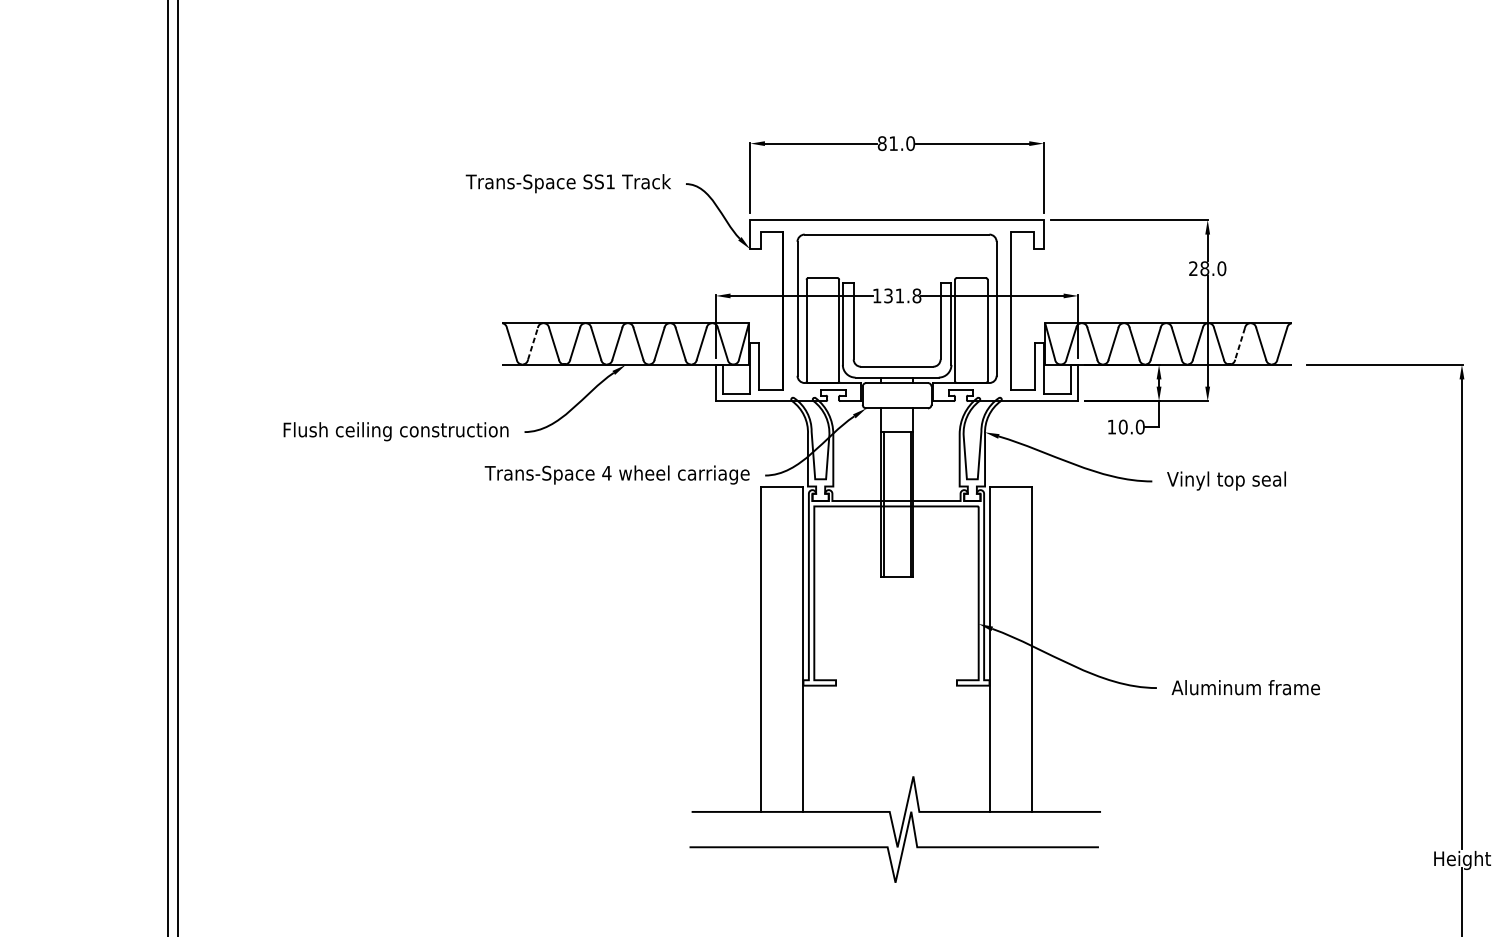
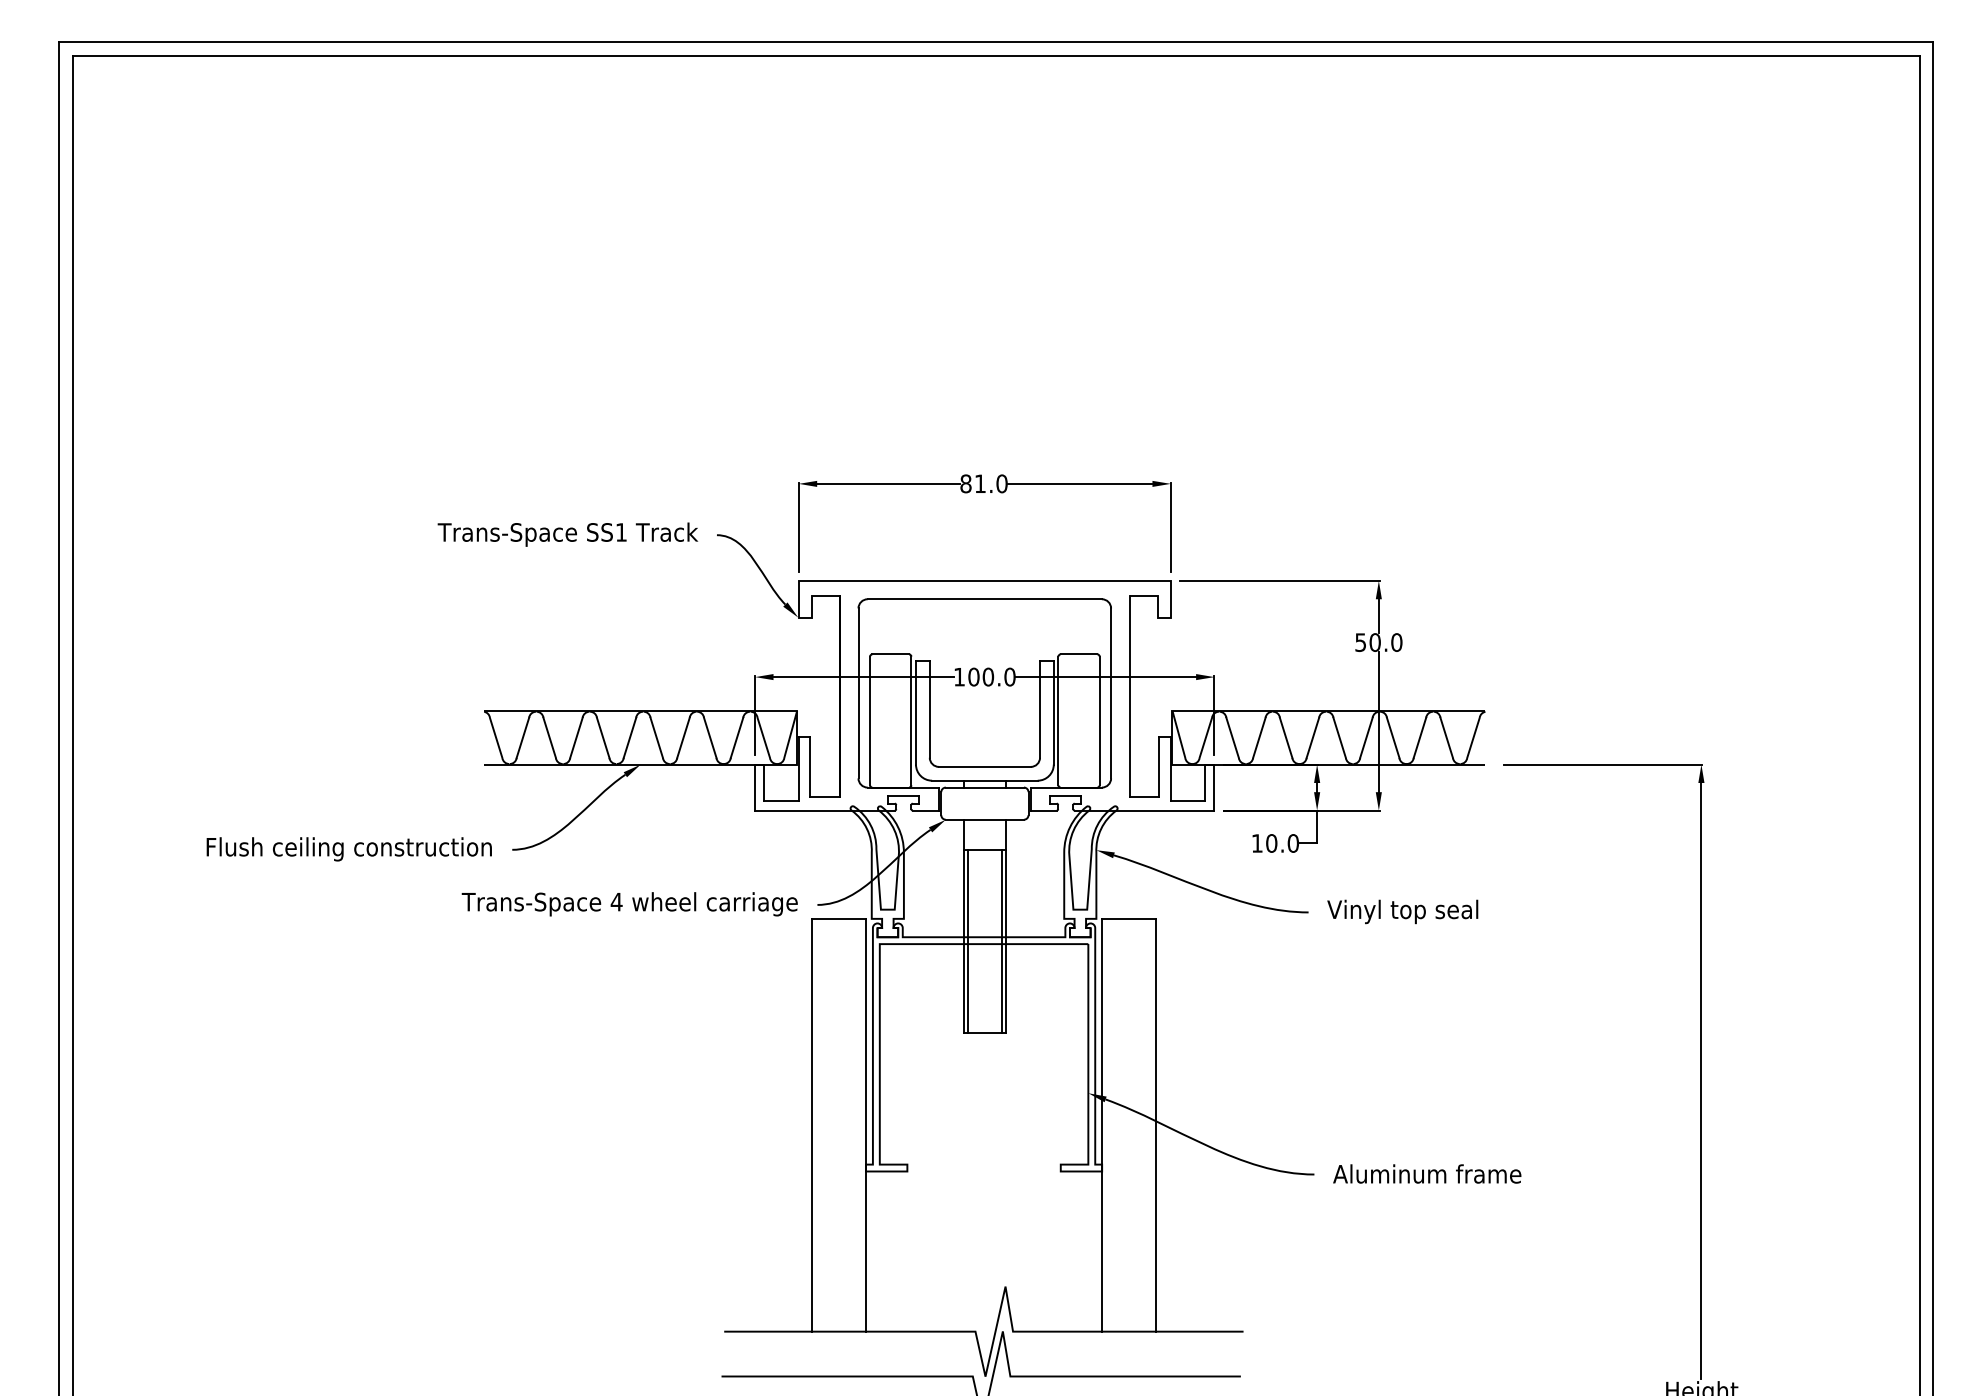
text: (1198, 268) -> (1367, 642), 28.0 -> 50.0
text: (902, 295) -> (991, 676), 131.8 -> 100.0
line: (533, 343) -> (523, 737), dashed -> solid
line: (1239, 344) -> (1419, 738), dashed -> solid

